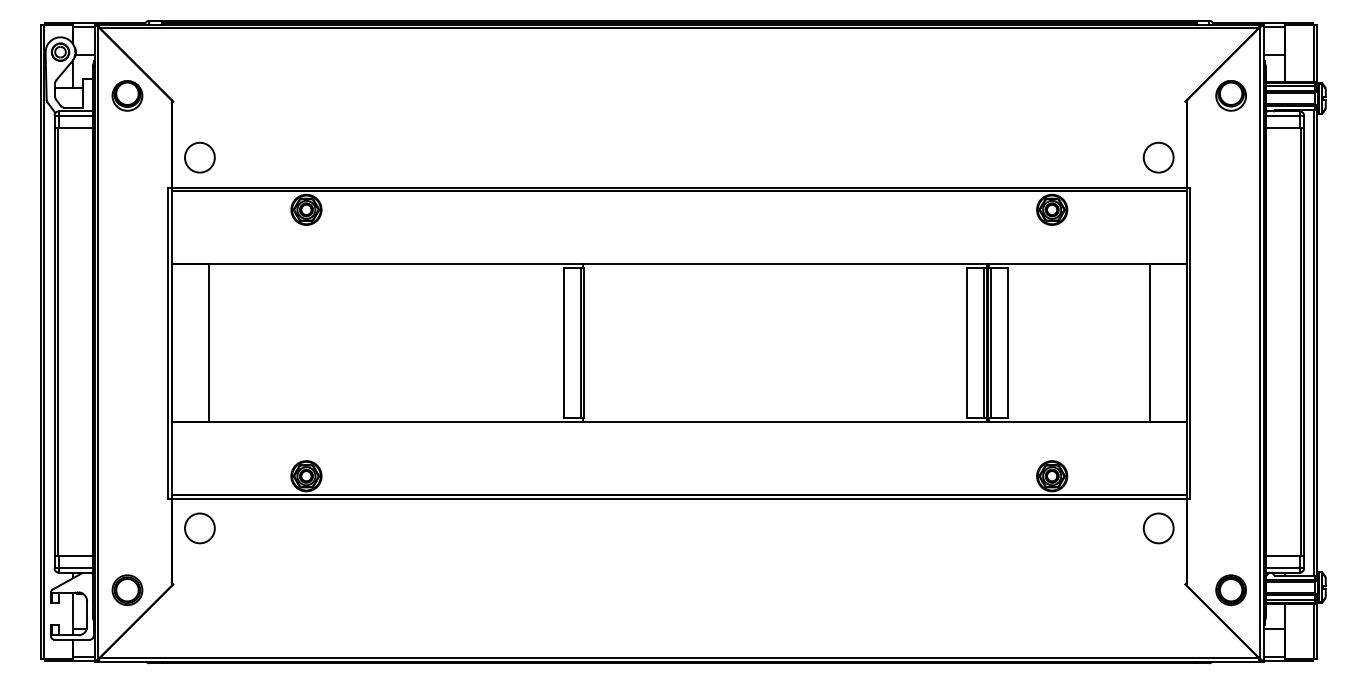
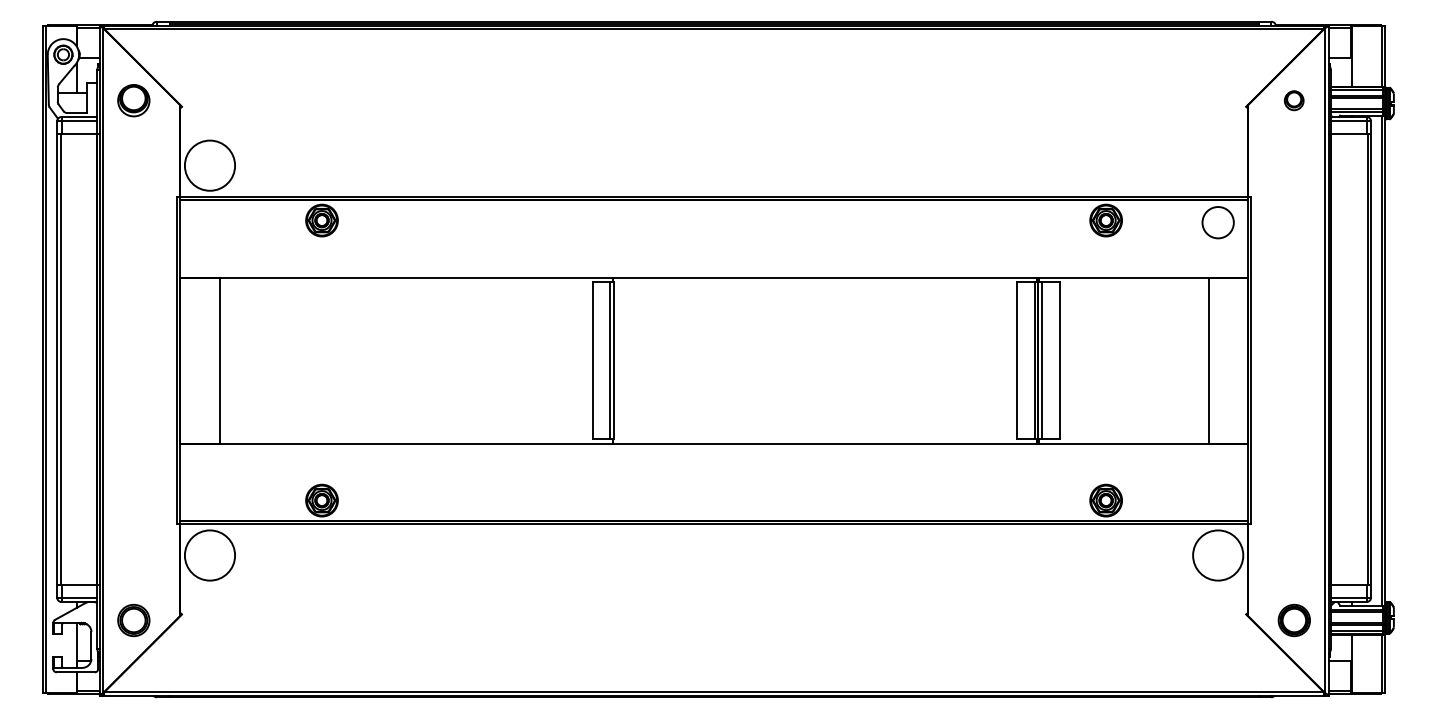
part: (1230, 95) -> (1293, 100), size x0.6
circle: (199, 157) -> (209, 165), size x1.6
circle: (1158, 157) -> (1217, 222), moved
circle: (199, 528) -> (209, 555), size x1.6
circle: (1158, 528) -> (1217, 555), size x1.6

